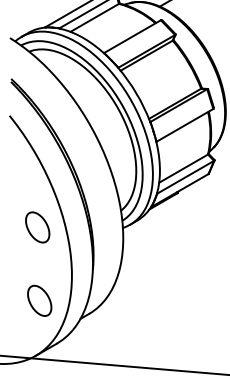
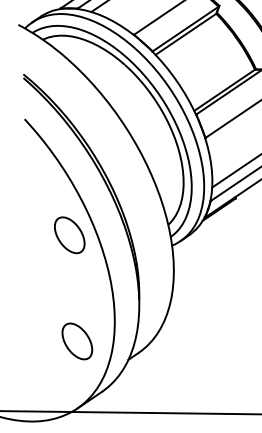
part: (37, 227) -> (69, 235), moved

